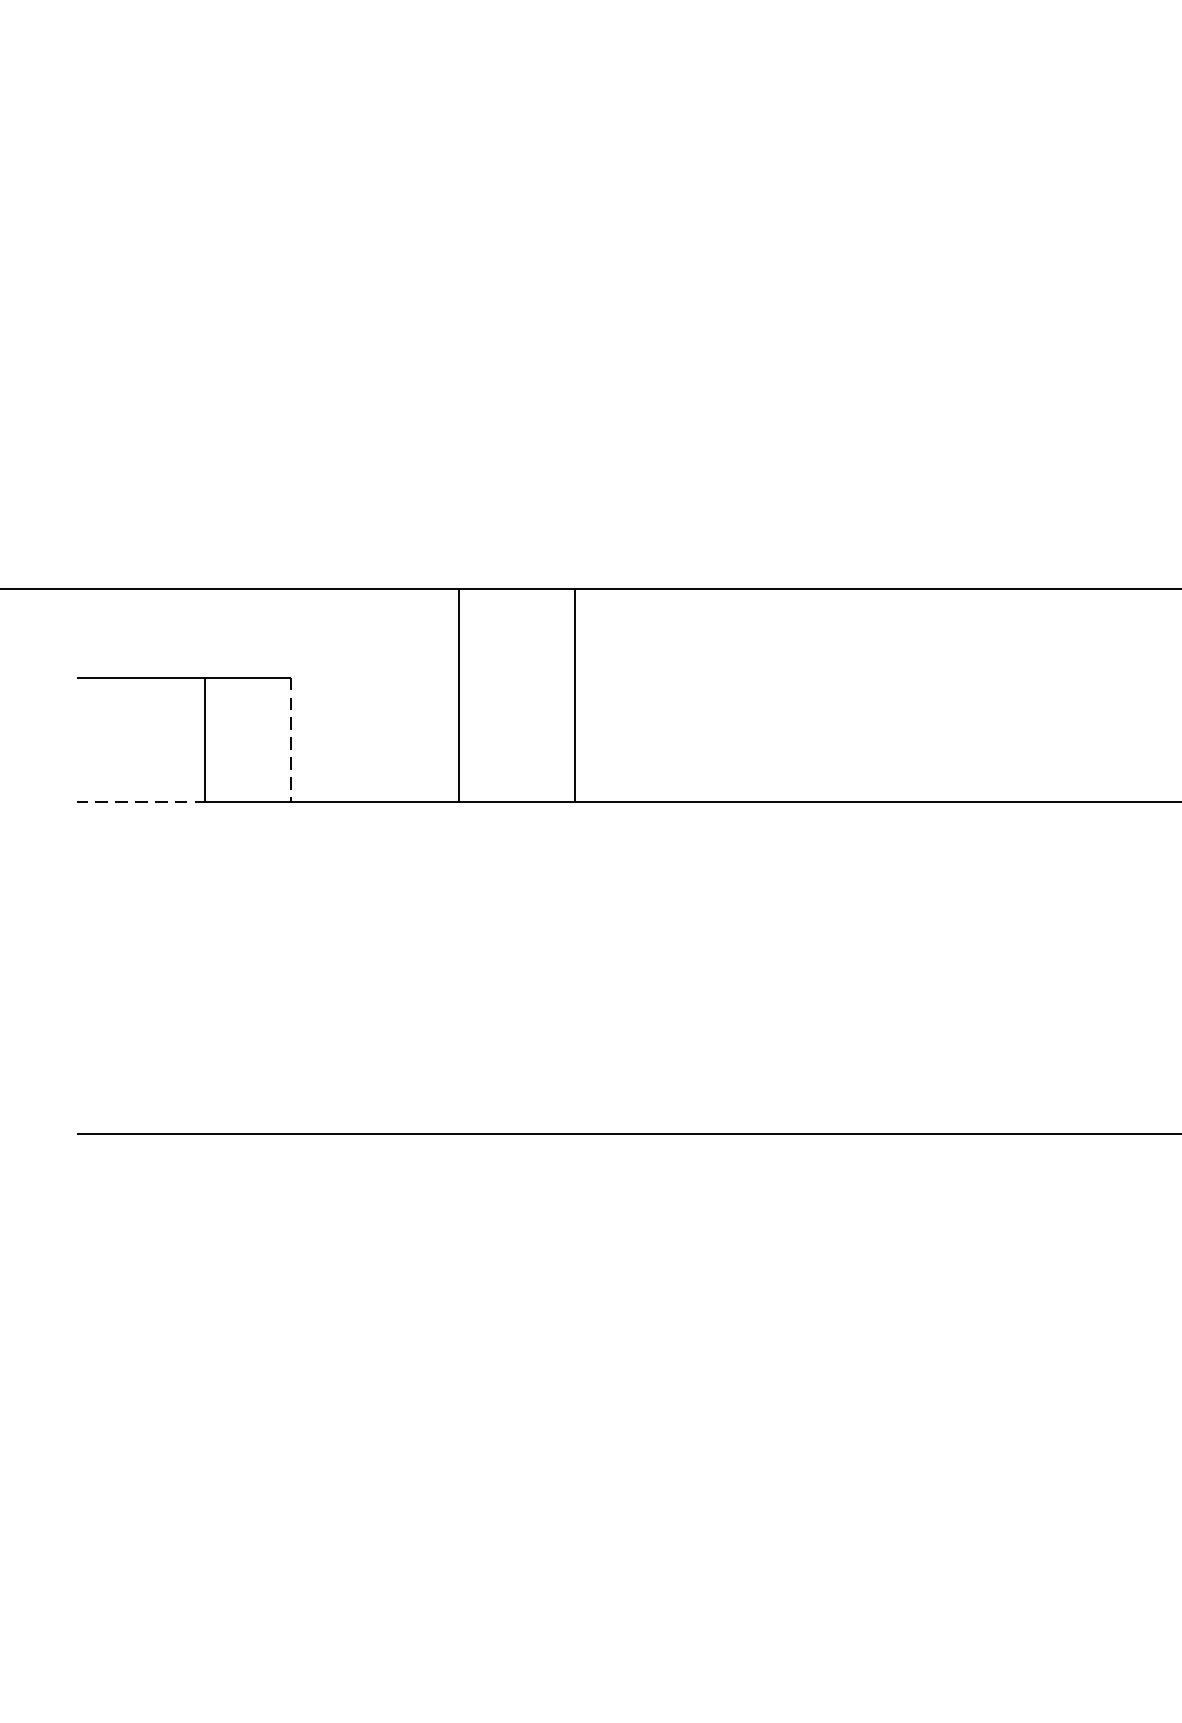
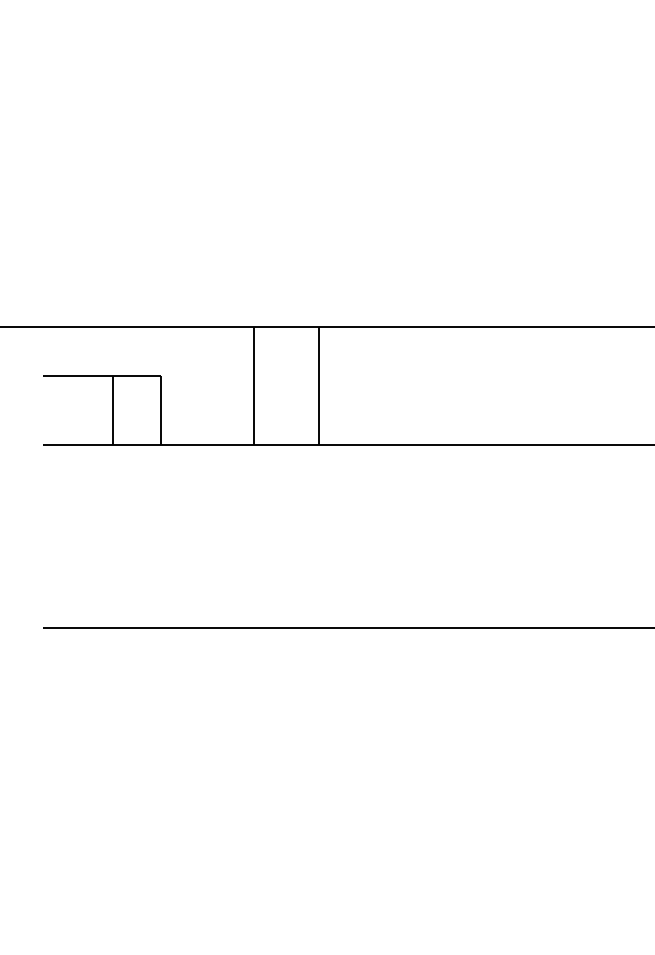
line: (291, 740) -> (161, 410), dashed -> solid
line: (141, 801) -> (78, 444), dashed -> solid

